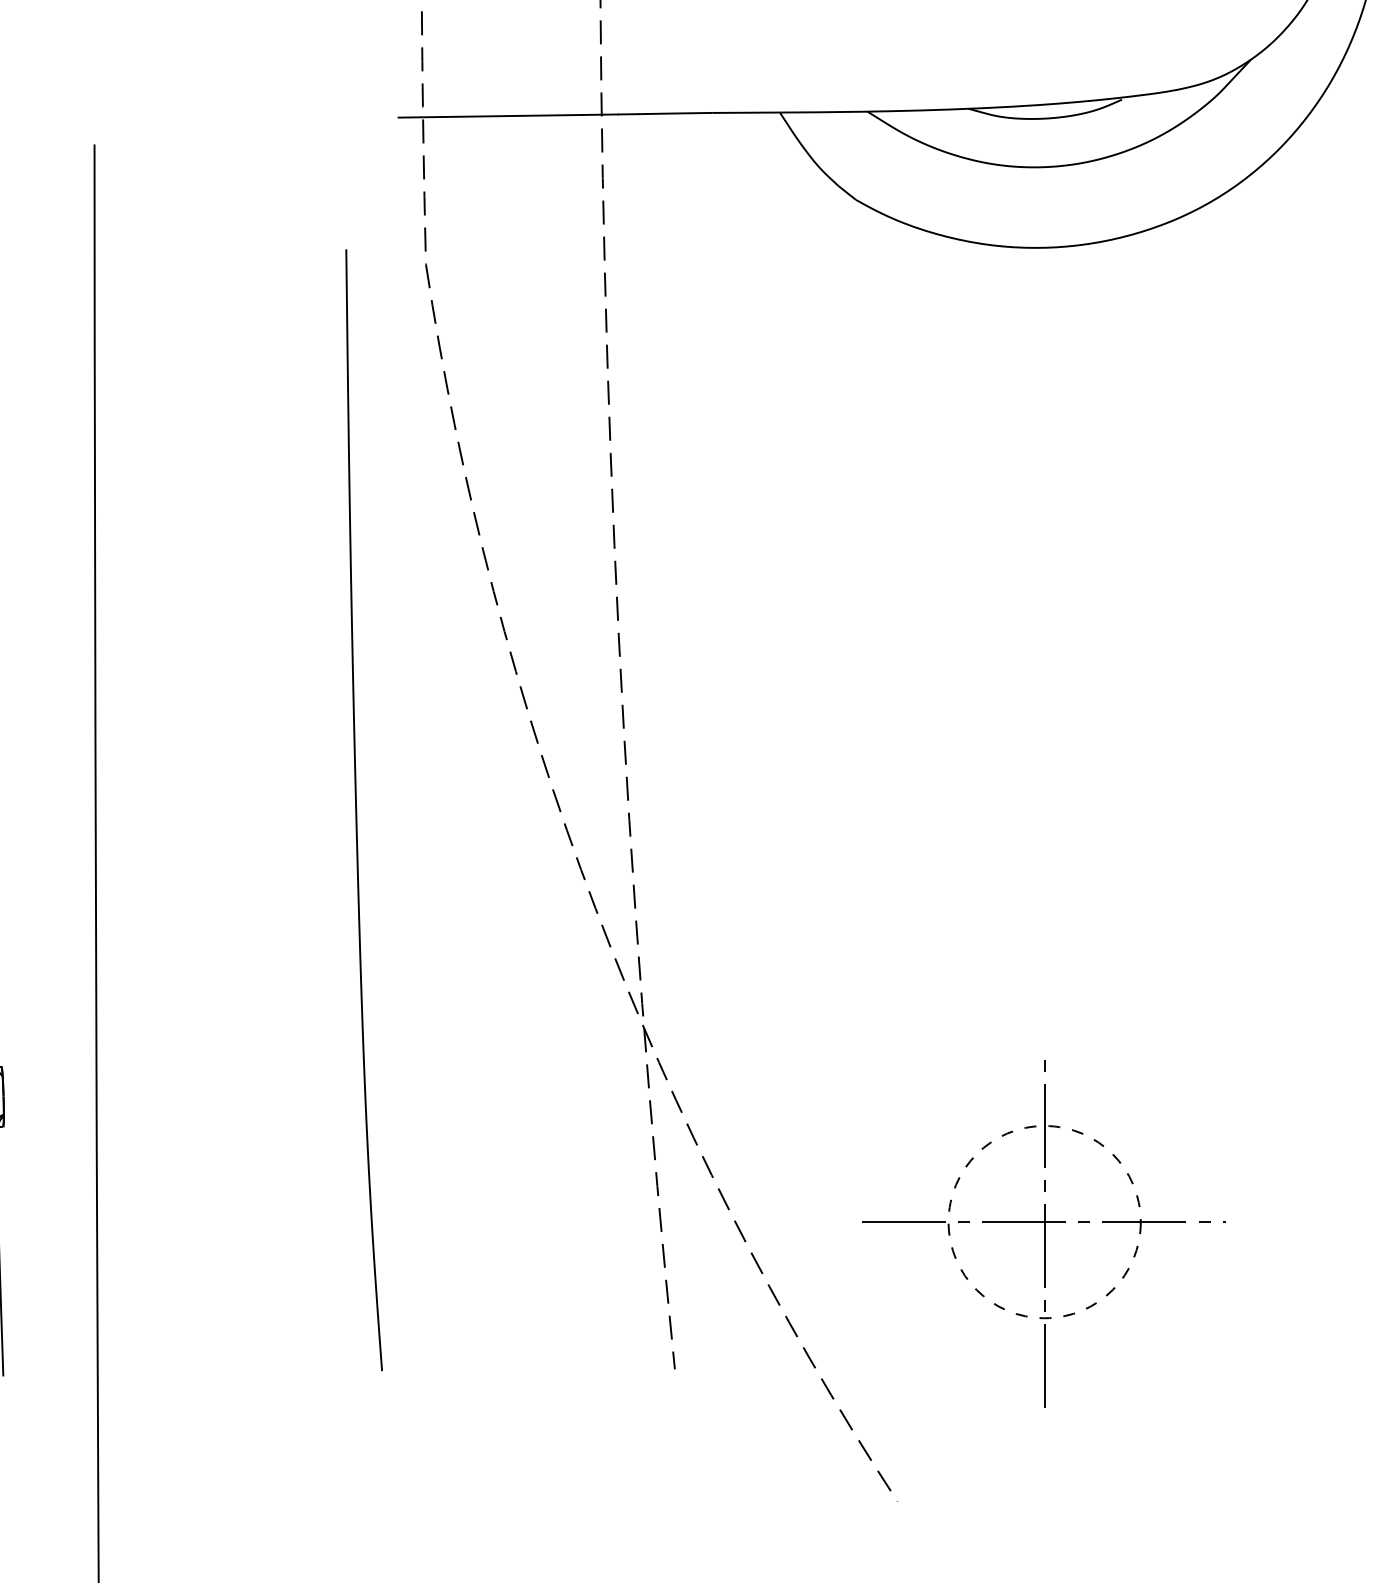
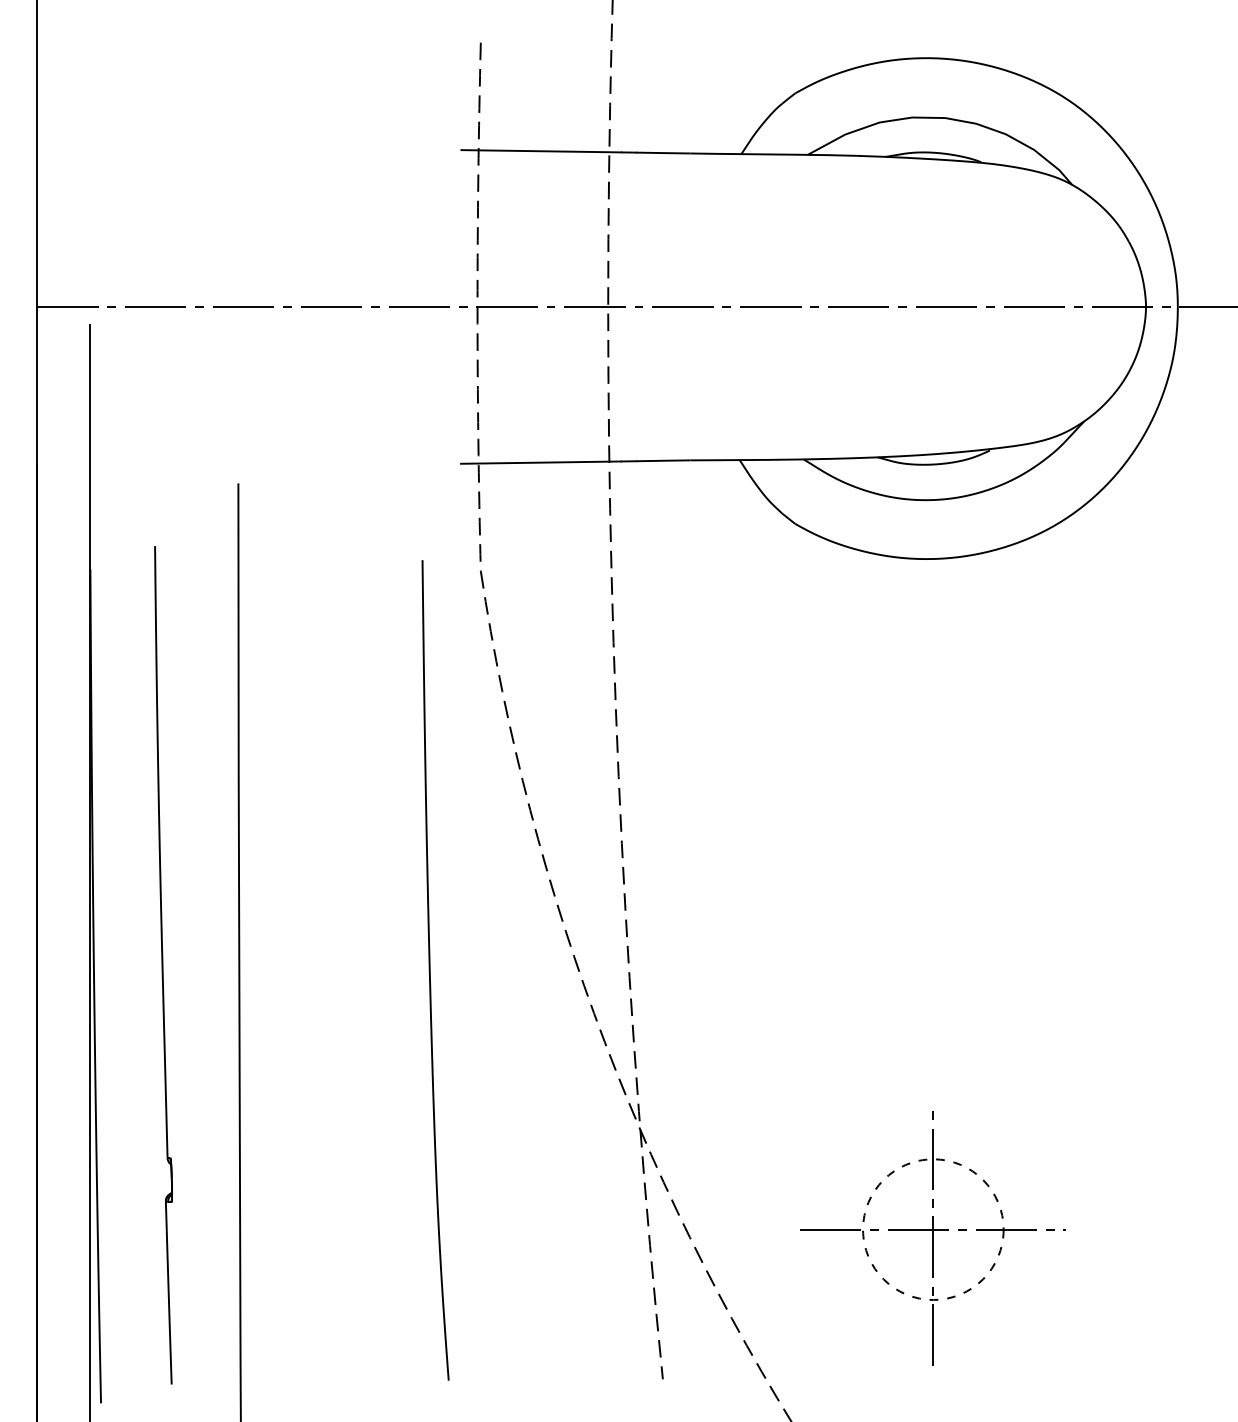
part: (1043, 1234) -> (932, 1238), moved

